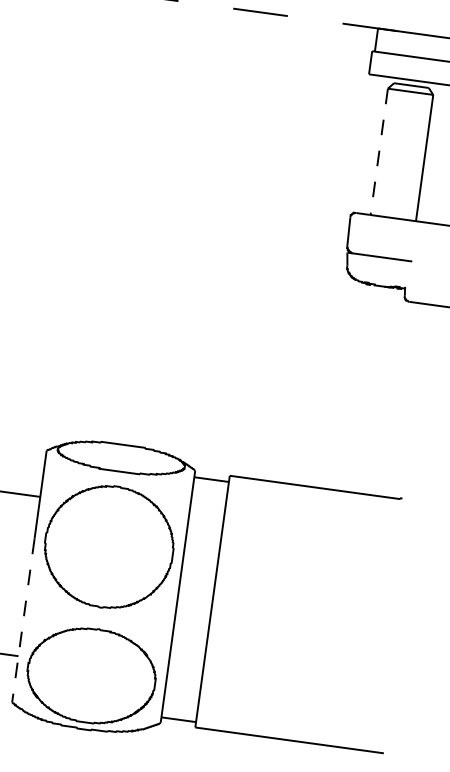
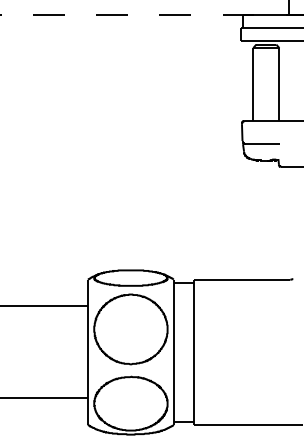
line: (379, 153) -> (253, 85), dashed -> solid
line: (23, 622) -> (88, 378), dashed -> solid

